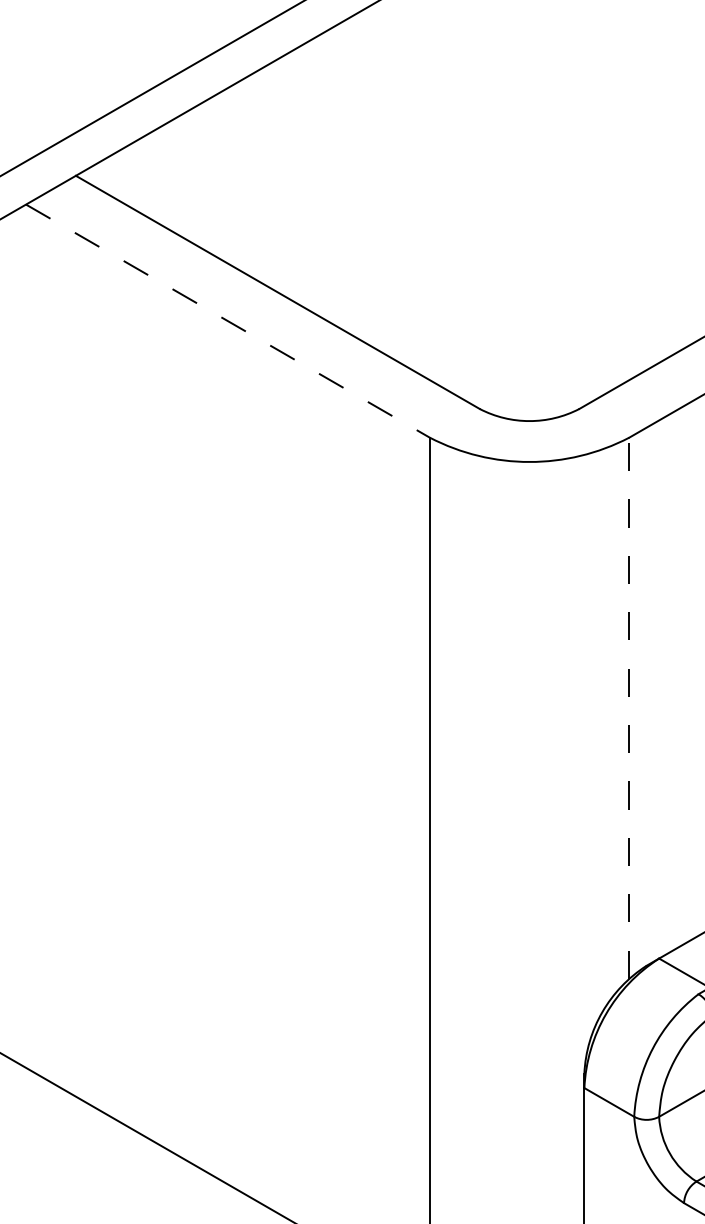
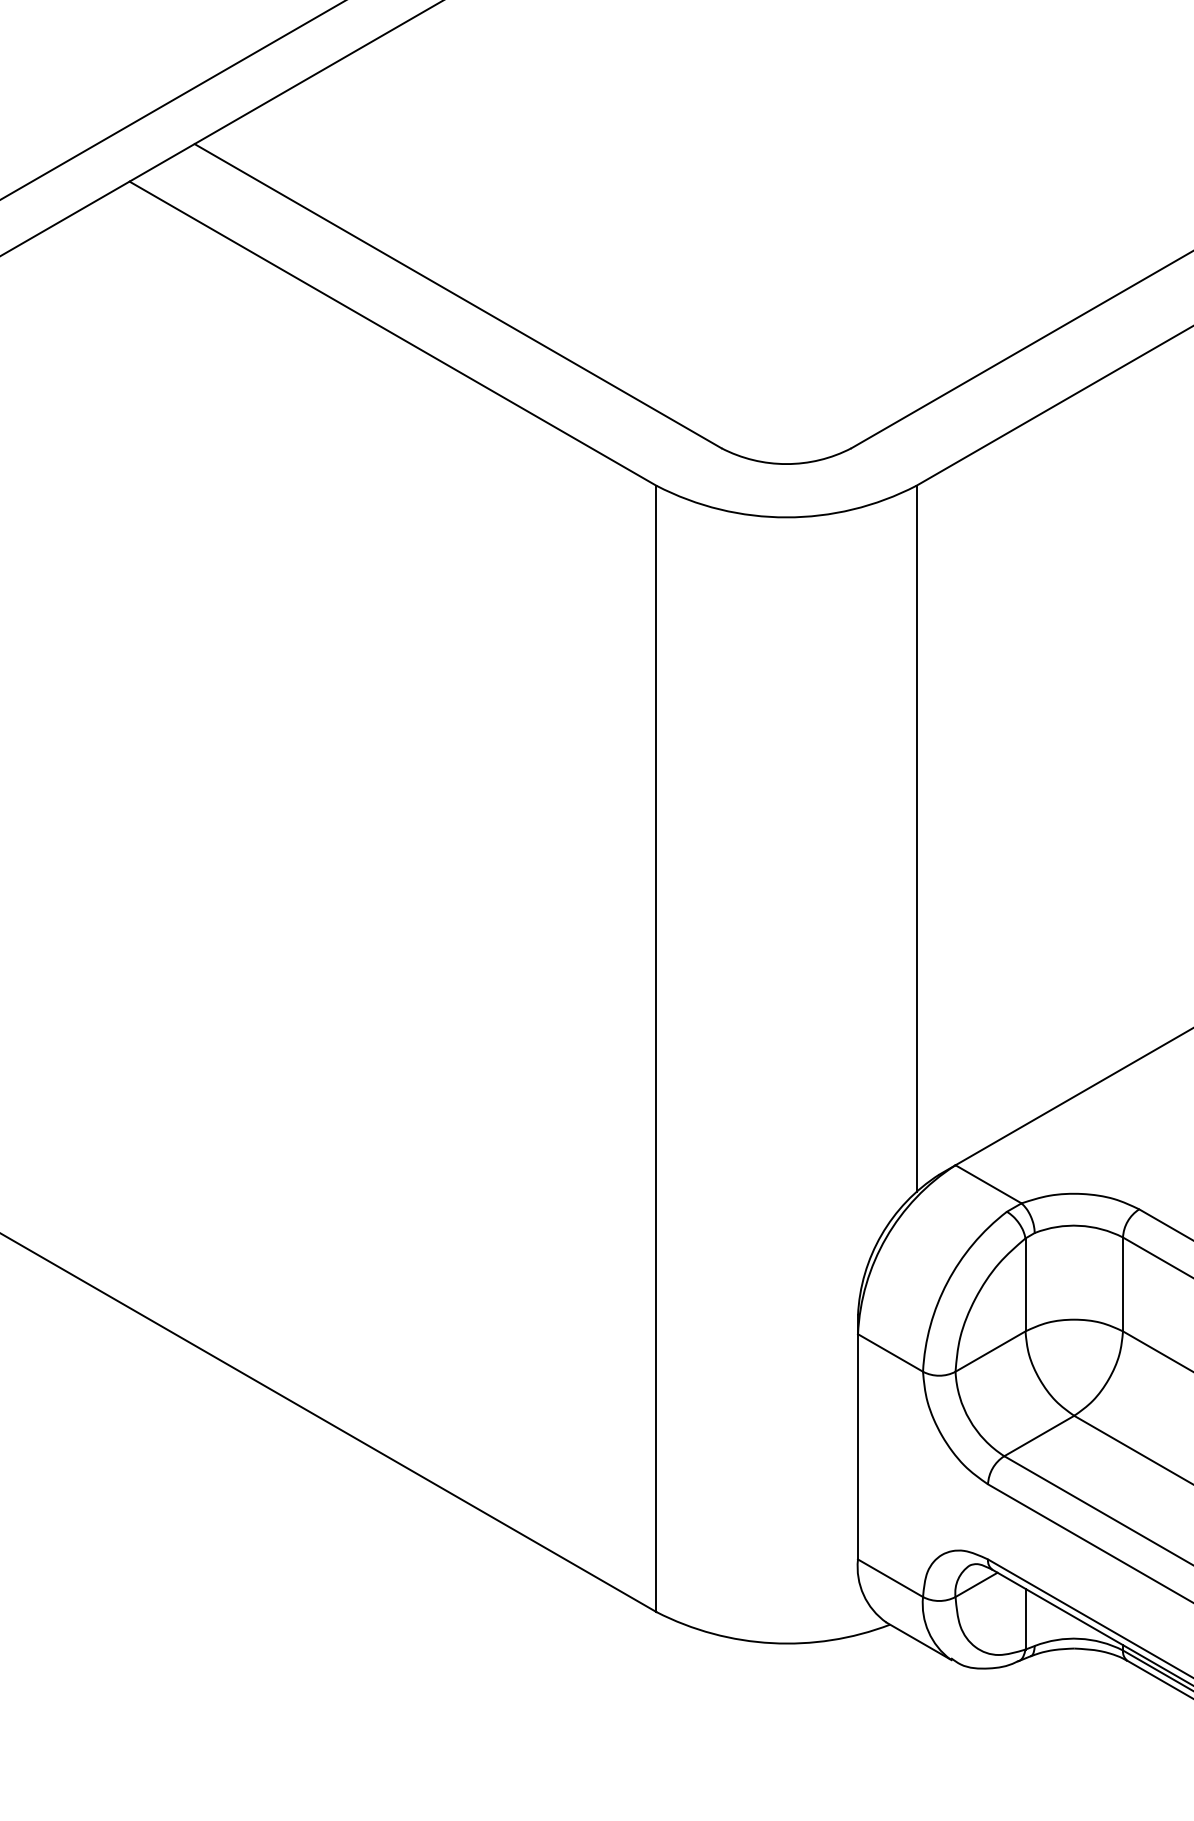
line: (228, 321) -> (393, 333), dashed -> solid
line: (629, 708) -> (916, 838), dashed -> solid

